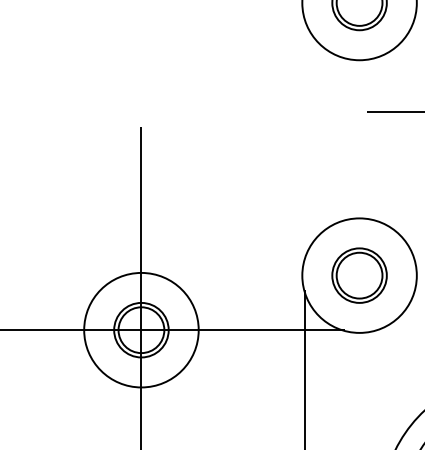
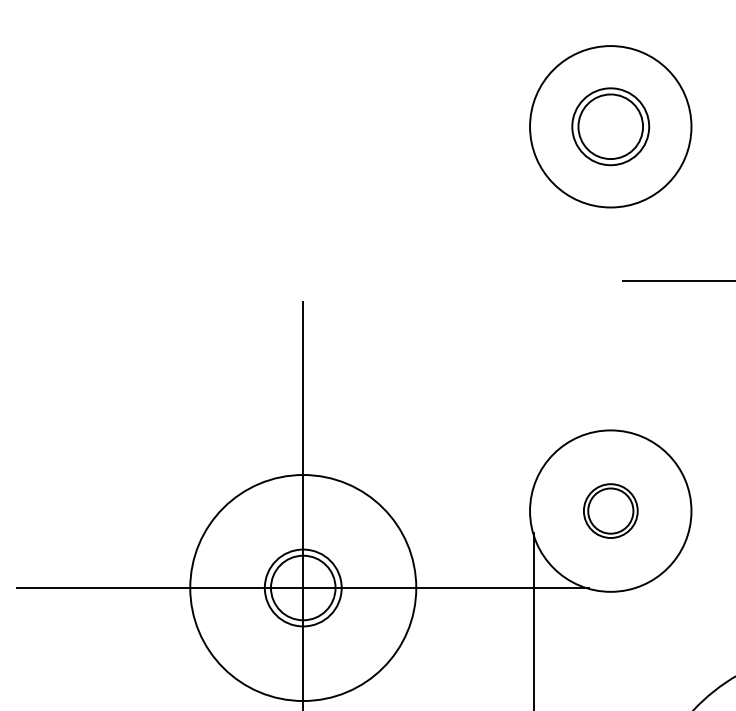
part: (359, 275) -> (610, 510), size x0.7
circle: (140, 329) -> (302, 587), size x1.4

